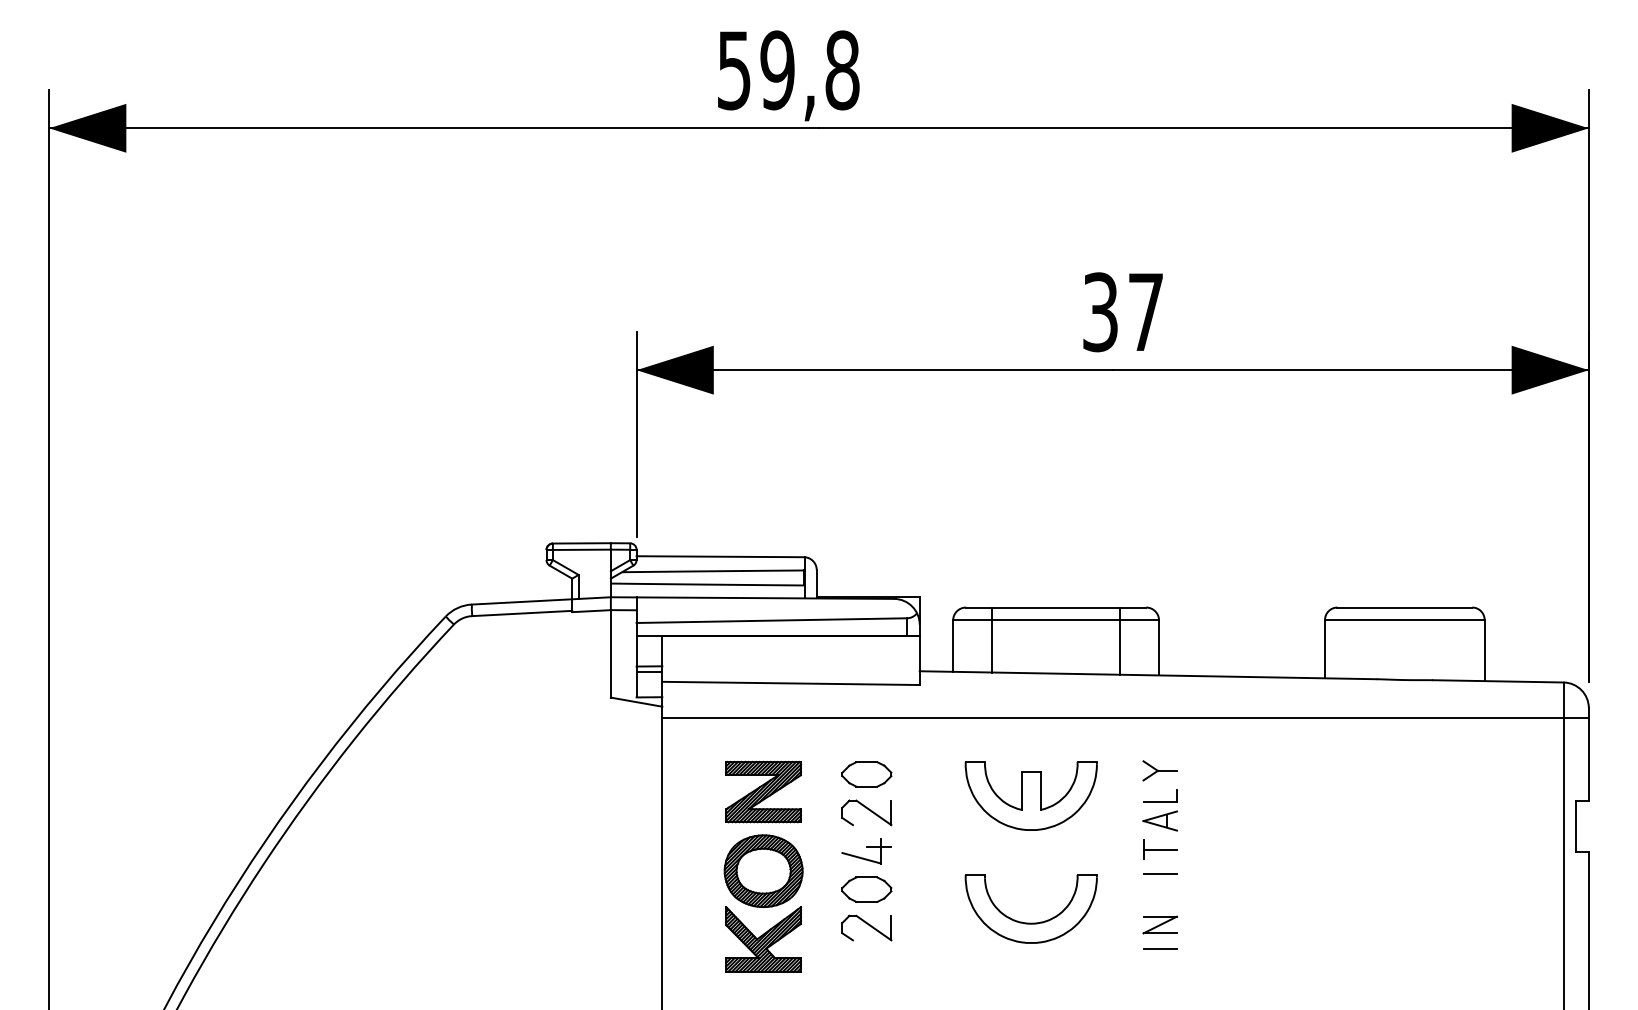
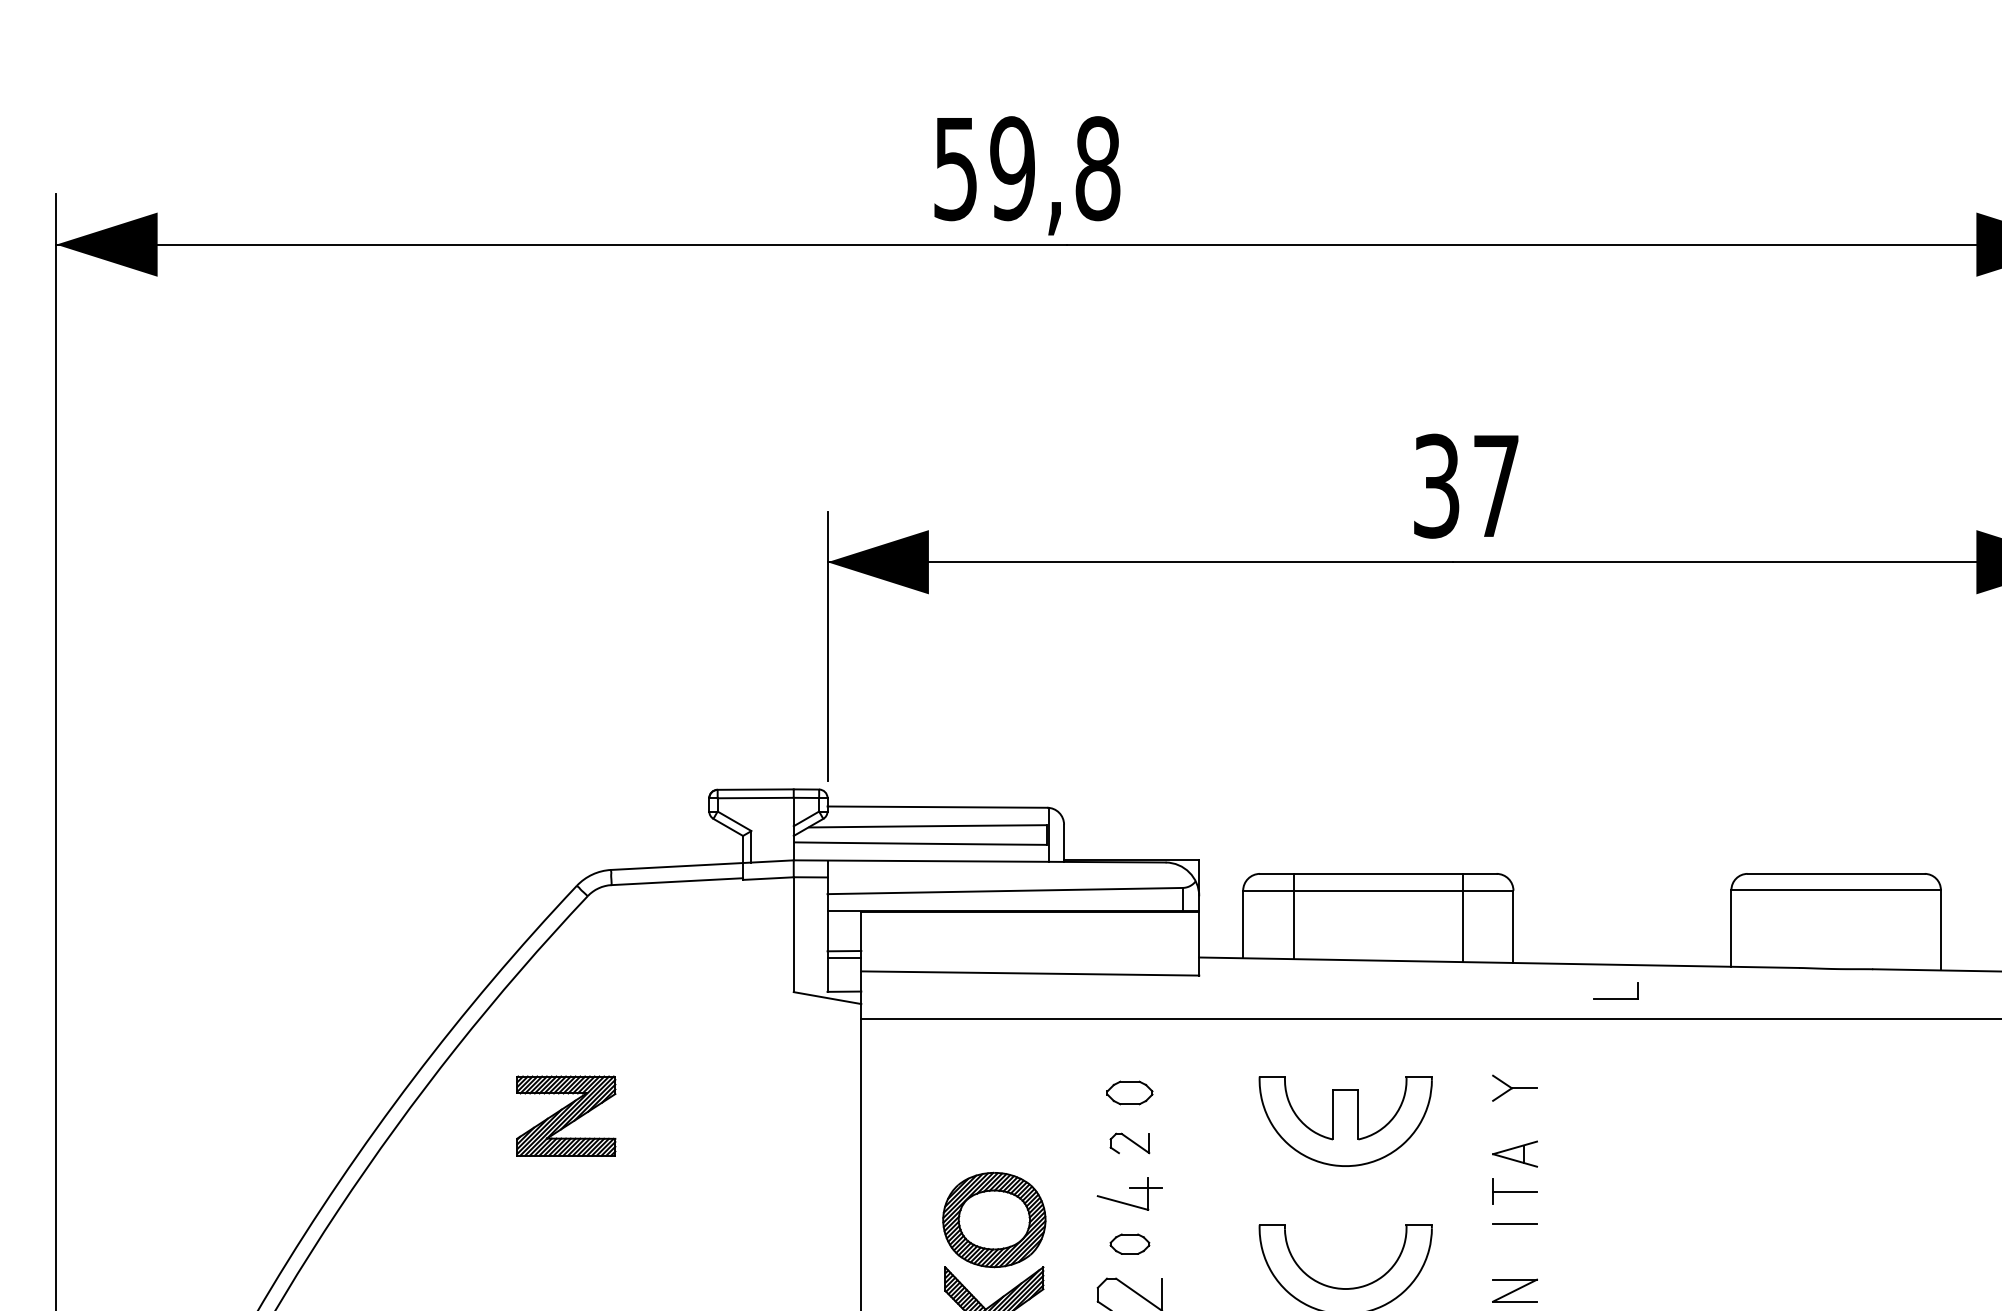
part: (866, 774) -> (1129, 1093), size x0.7
part: (763, 791) -> (566, 1115), moved
part: (1160, 795) -> (1616, 990), moved
part: (866, 812) -> (1129, 1142), size x0.6
part: (866, 889) -> (1129, 1244), size x0.6

